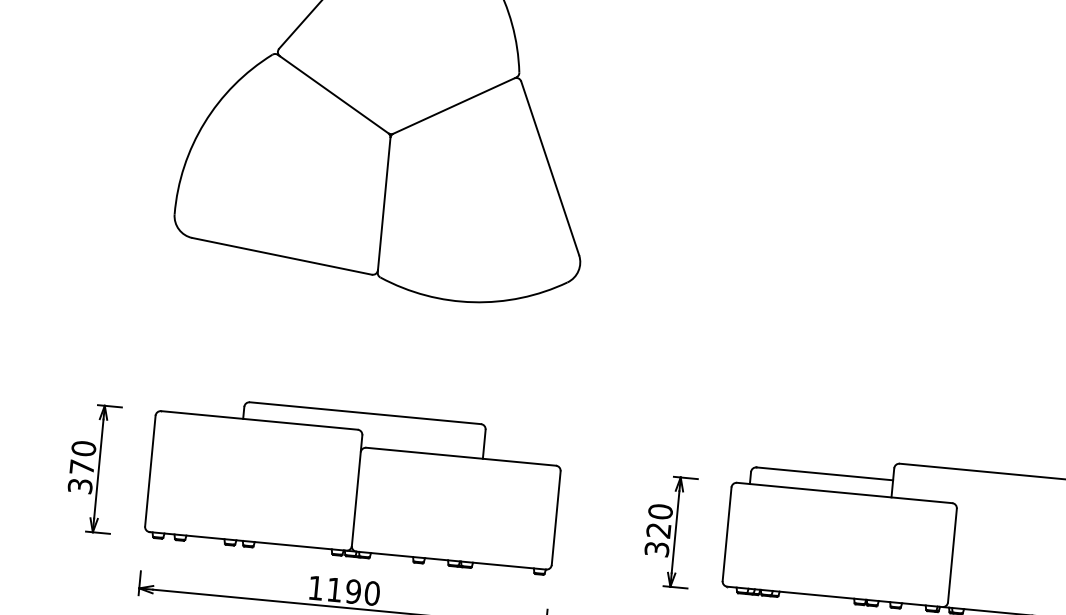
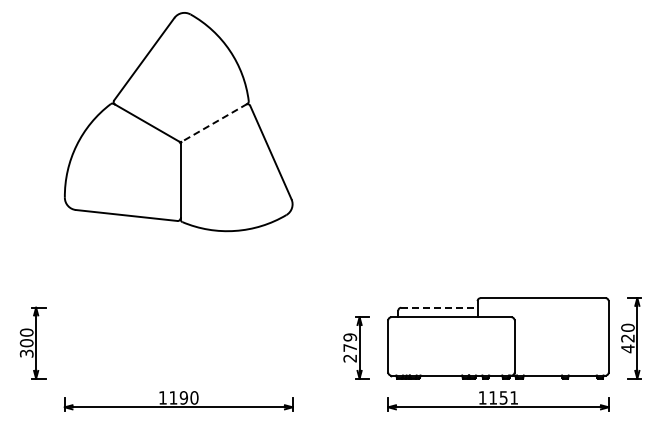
line: (454, 105) -> (214, 122), solid -> dashed
text: (81, 467) -> (26, 343), 370 -> 300
line: (825, 473) -> (439, 307), solid -> dashed
part: (353, 484) -> (178, 338), removed
text: (659, 529) -> (350, 347), 320 -> 279

